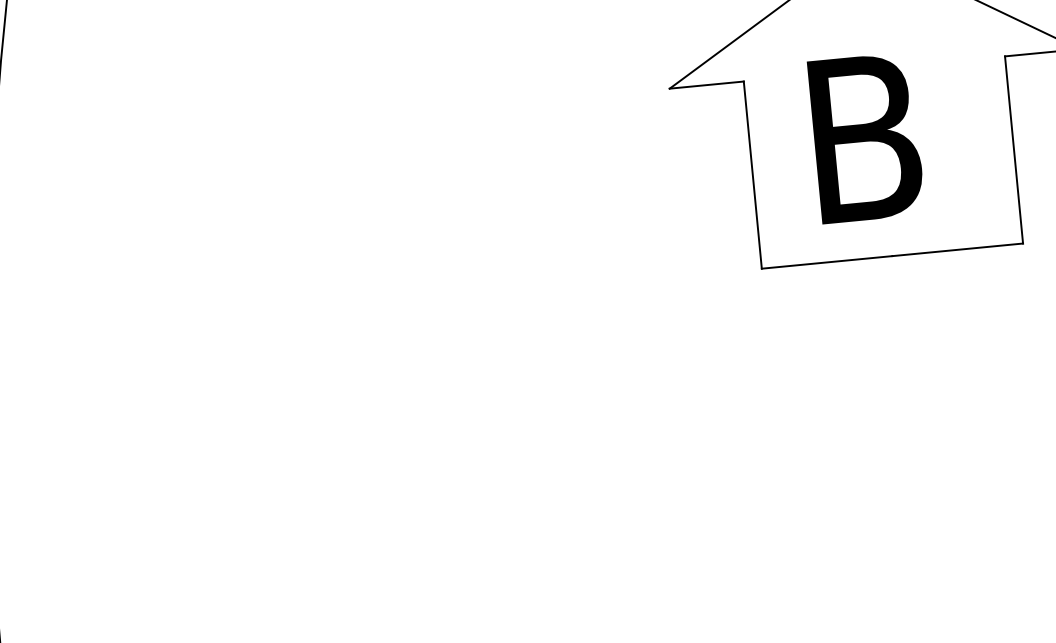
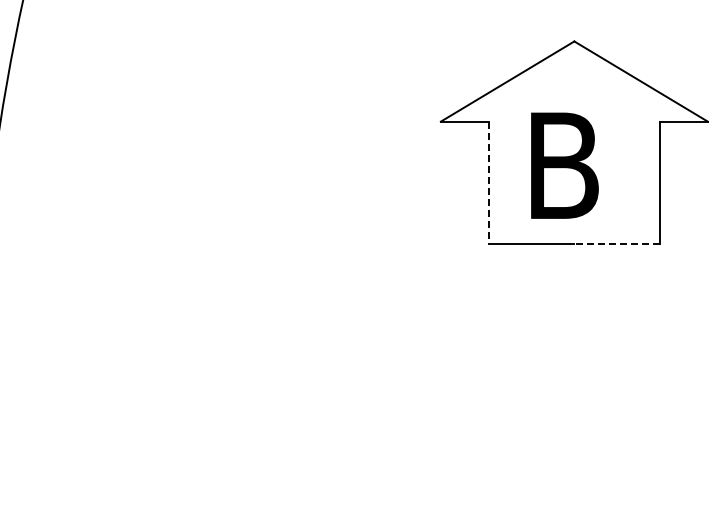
line: (753, 176) -> (489, 183), solid -> dashed
line: (957, 249) -> (616, 243), solid -> dashed

